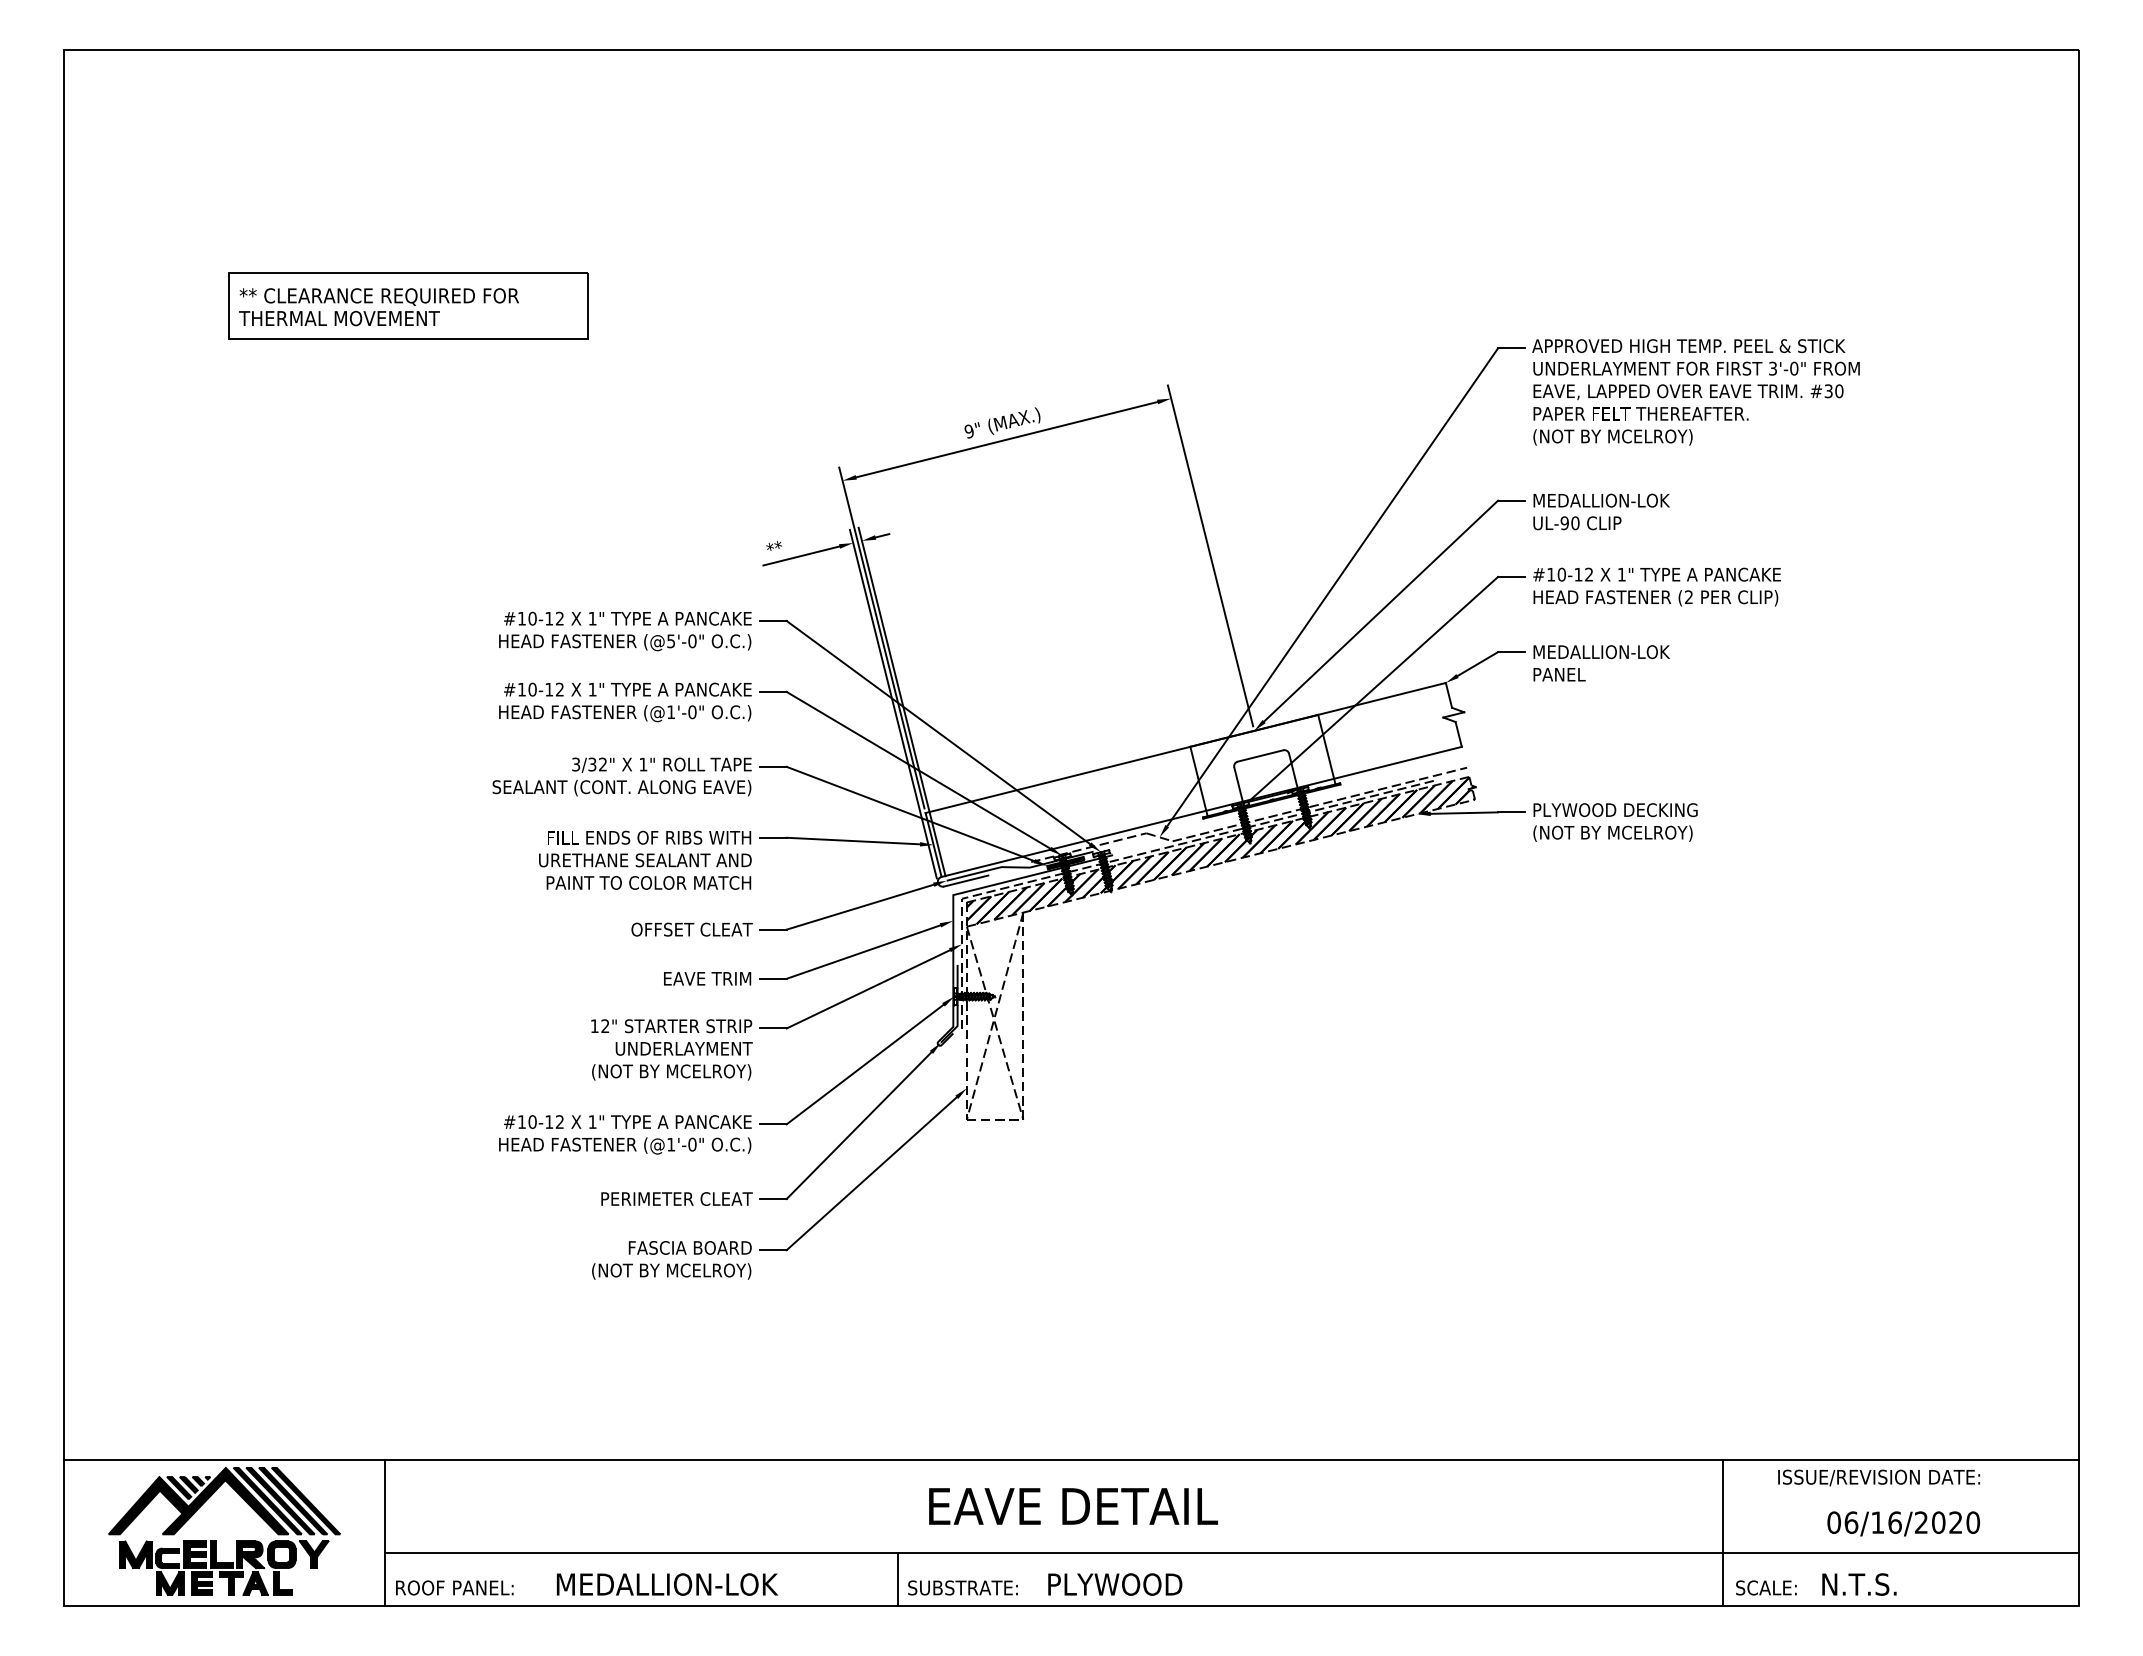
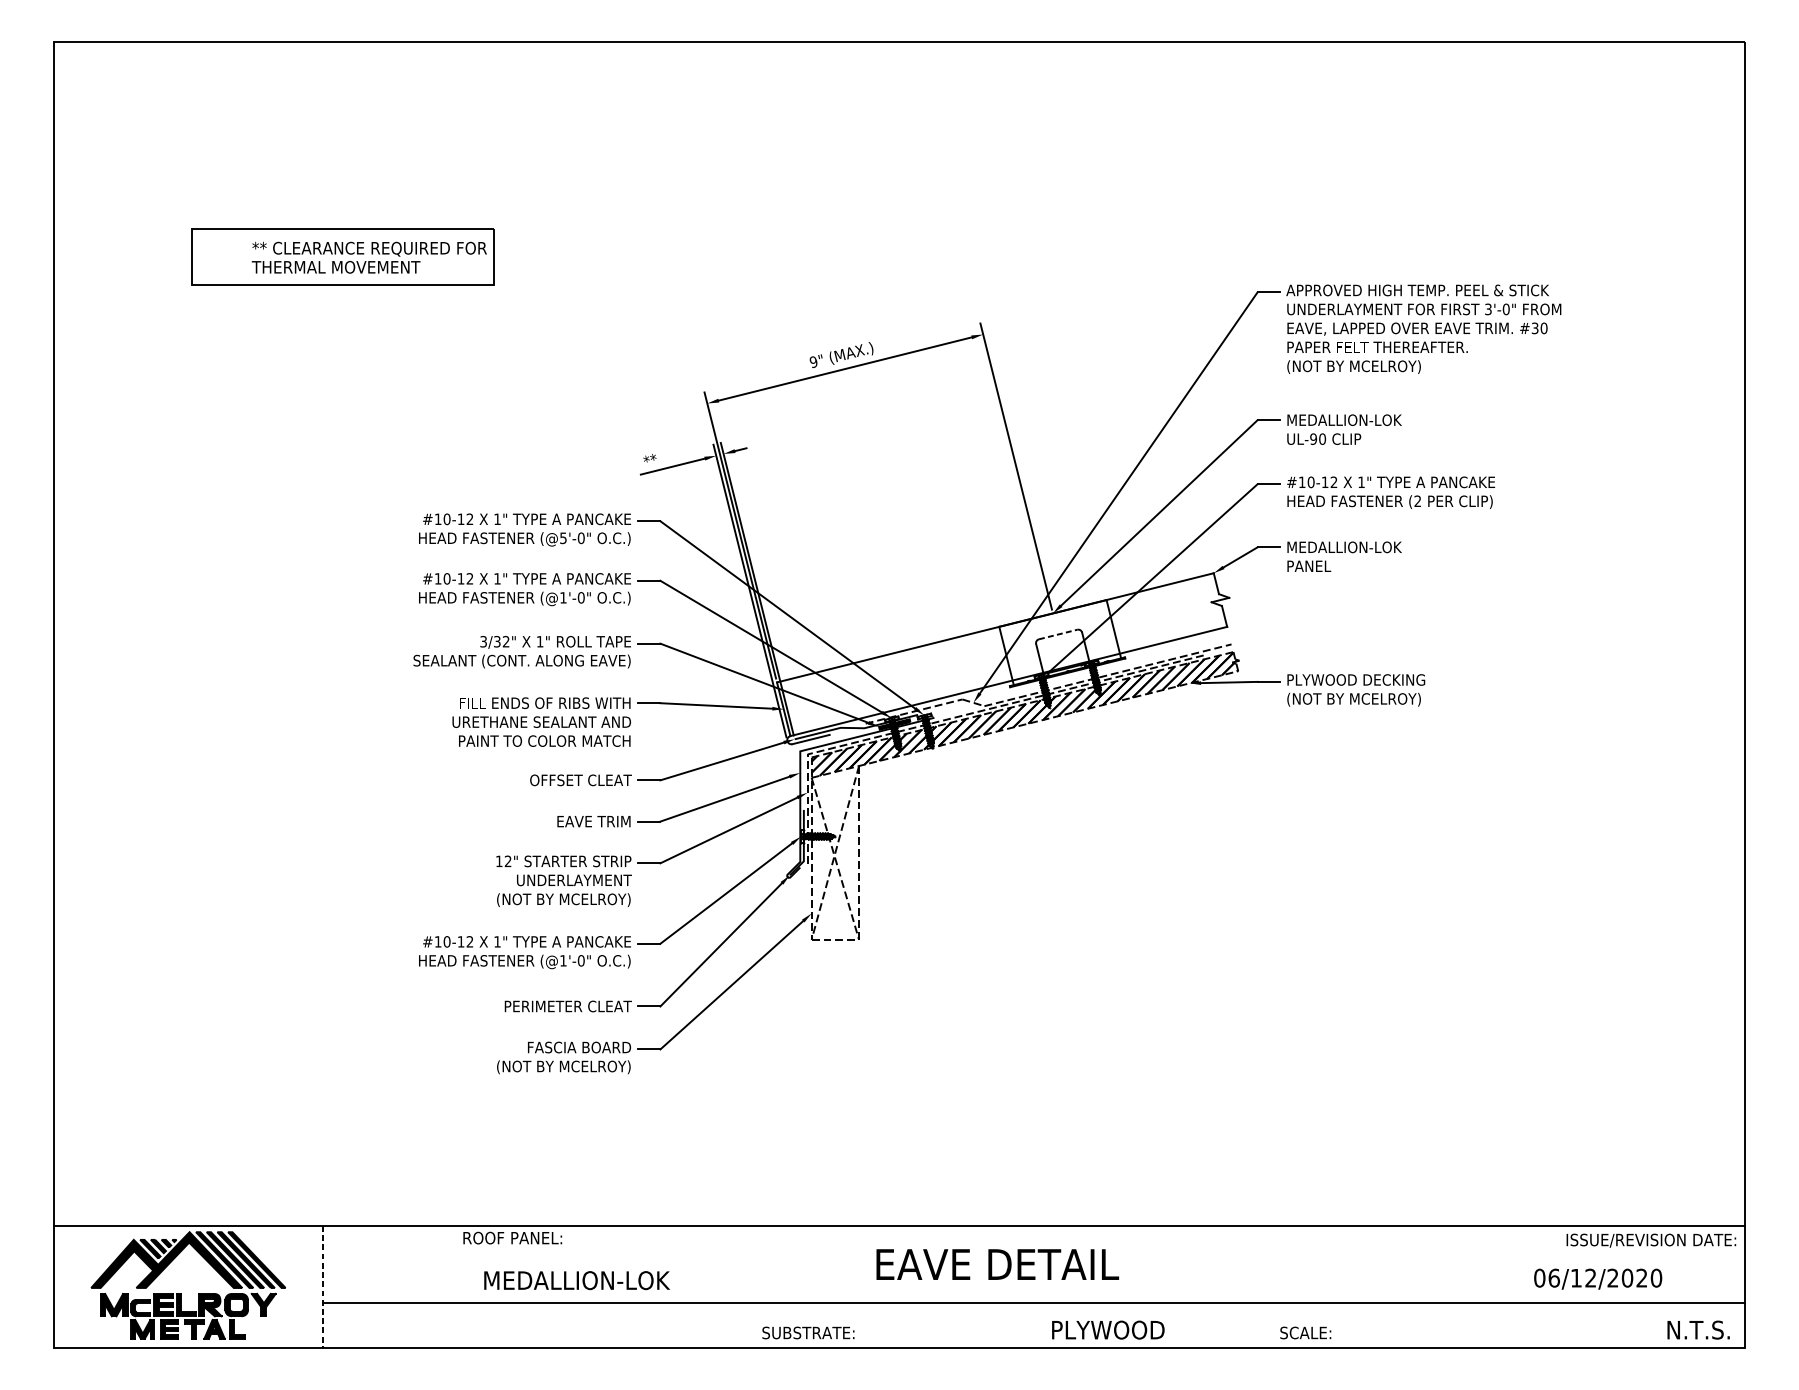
text: (378, 307) -> (368, 258), moved
line: (1260, 755) -> (1058, 634), solid -> dashed
text: (1879, 1477) -> (1651, 1240), moved
text: (1073, 1506) -> (997, 1264), moved
text: (1894, 1522) -> (1590, 1278), 06/16/2020 -> 06/12/2020
line: (384, 1533) -> (322, 1287), solid -> dashed
line: (1723, 1533) -> (1446, 1287), removed
line: (897, 1579) -> (753, 1325), removed
text: (667, 1584) -> (577, 1280), moved
text: (1115, 1584) -> (1108, 1330), moved
text: (1859, 1584) -> (1698, 1330), moved
text: (454, 1587) -> (512, 1237), moved
text: (1766, 1587) -> (1305, 1332), moved

